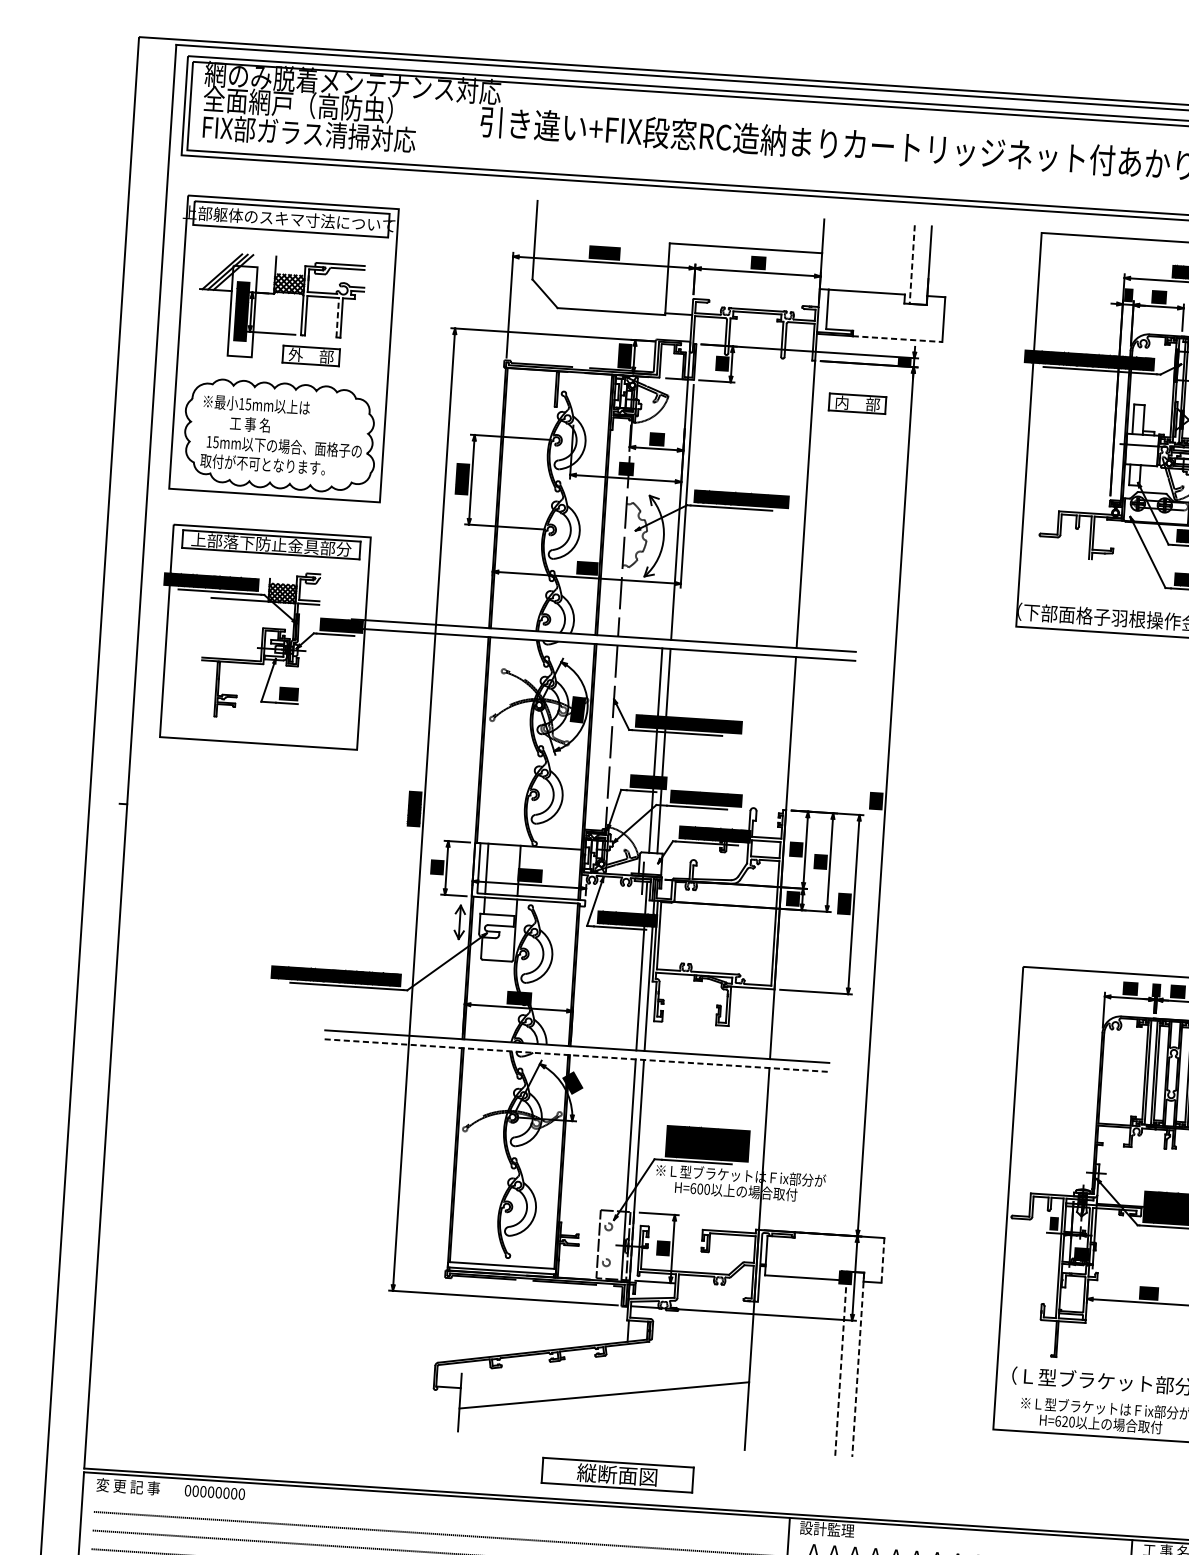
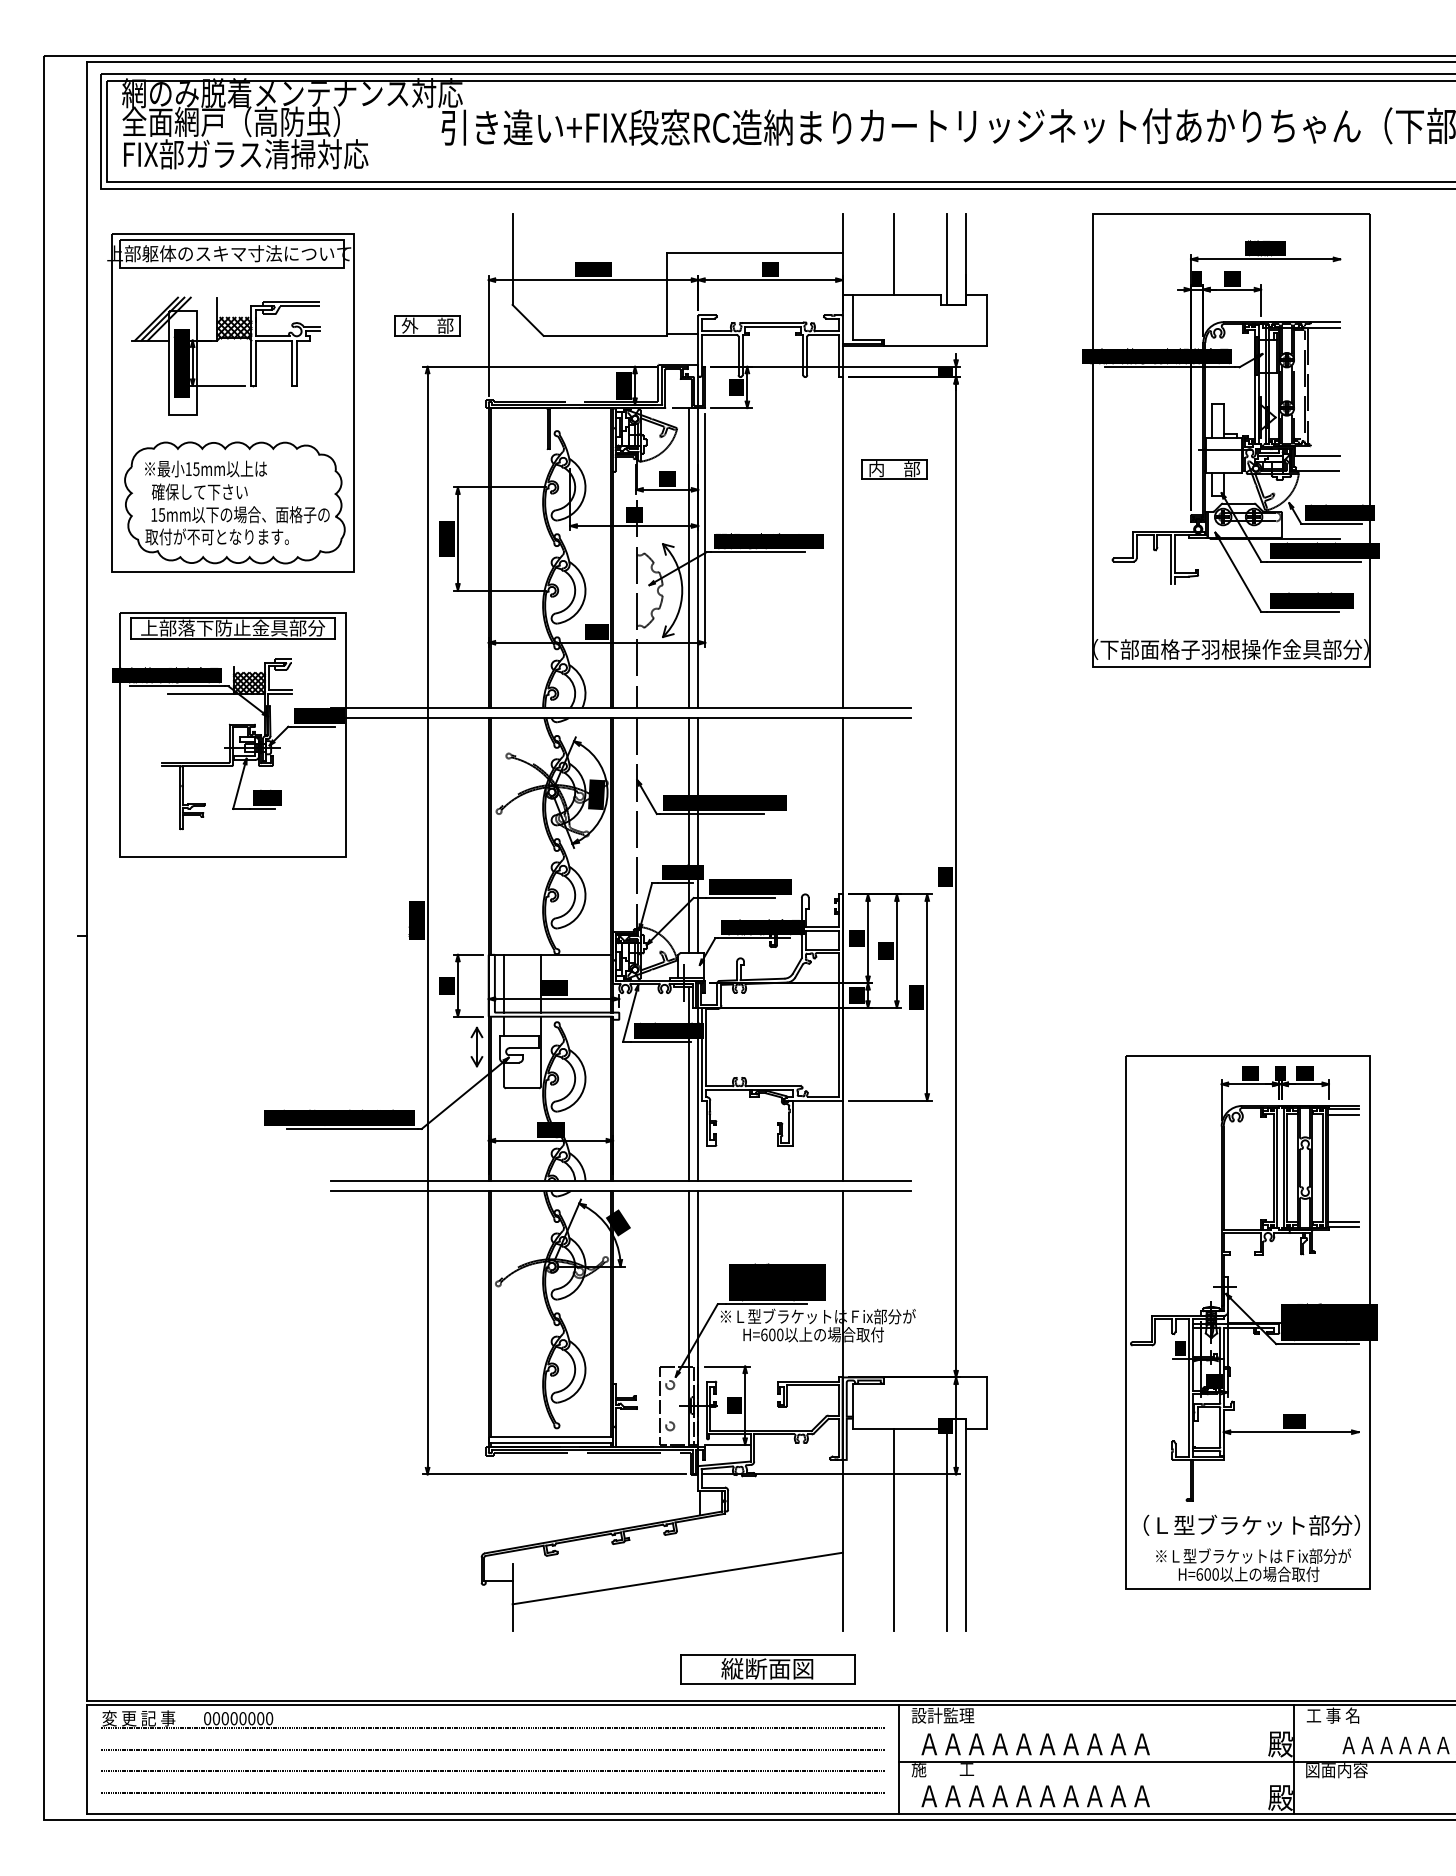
line: (867, 257) -> (894, 254), added
line: (911, 265) -> (946, 260), dashed -> solid
line: (337, 318) -> (292, 363), dashed -> solid
line: (897, 339) -> (935, 346), dashed -> solid
part: (311, 355) -> (427, 325), moved
part: (857, 403) -> (894, 469), moved
text: (249, 424) -> (199, 491), 工 事 名 -> 確保して下さい
line: (671, 508) -> (688, 557), added
text: (294, 693) -> (270, 797), SW -> 裏板
text: (414, 808) -> (416, 920), 製品W -> 製品H
line: (577, 1055) -> (621, 1191), dashed -> solid
line: (883, 1260) -> (987, 1403), dashed -> solid
line: (840, 1363) -> (946, 1524), dashed -> solid
line: (795, 1364) -> (894, 1529), added
line: (858, 1364) -> (966, 1524), dashed -> solid
text: (1064, 1421) -> (1207, 1574), H=620 -> H=600
part: (617, 1475) -> (767, 1669), moved
line: (435, 1515) -> (492, 1728), added

